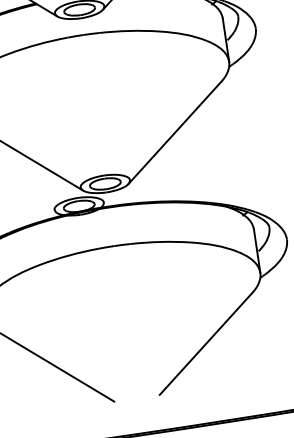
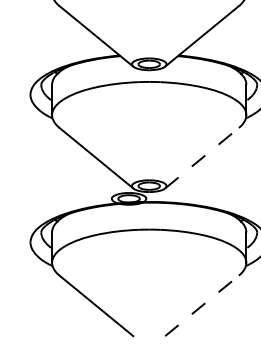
line: (175, 133) -> (202, 158), solid -> dashed
line: (206, 343) -> (202, 305), solid -> dashed

